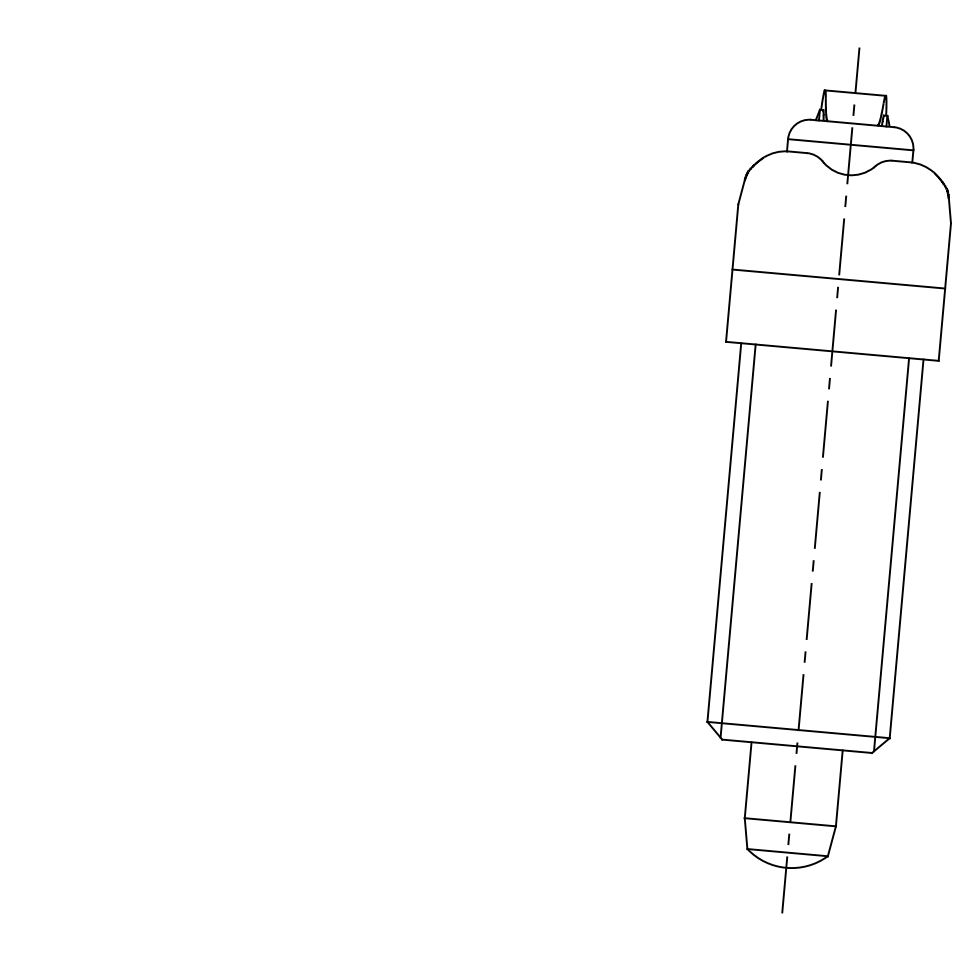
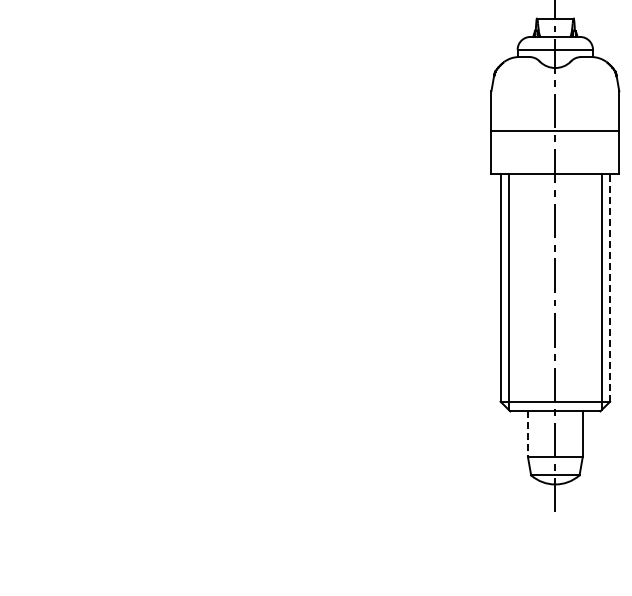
line: (907, 548) -> (610, 287), solid -> dashed
line: (747, 780) -> (527, 434), solid -> dashed

